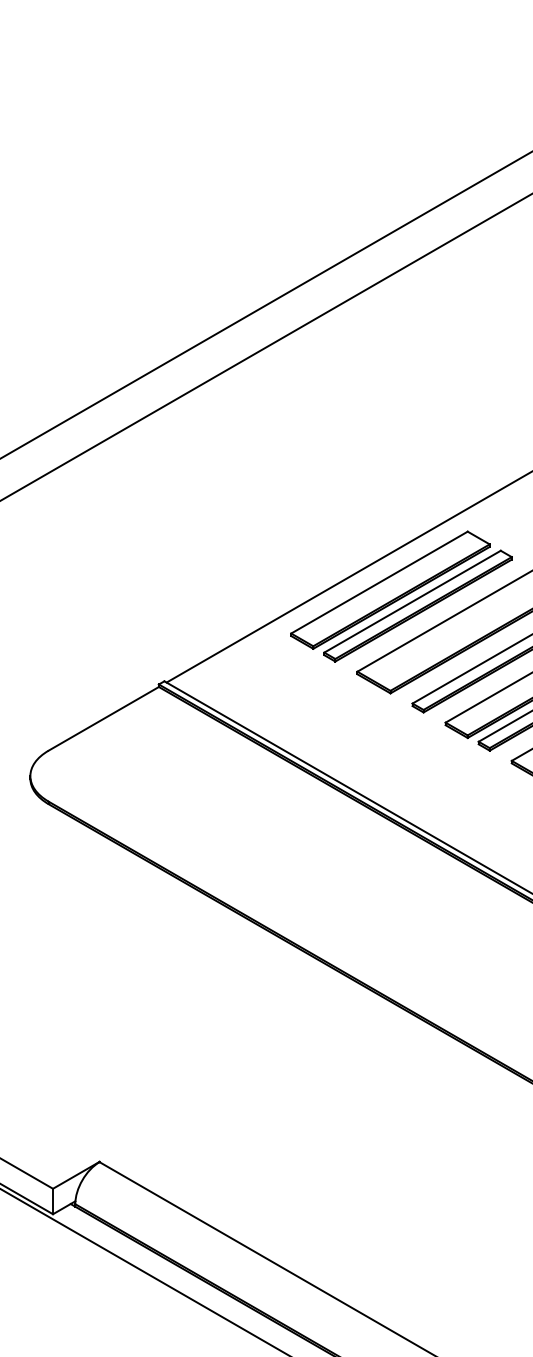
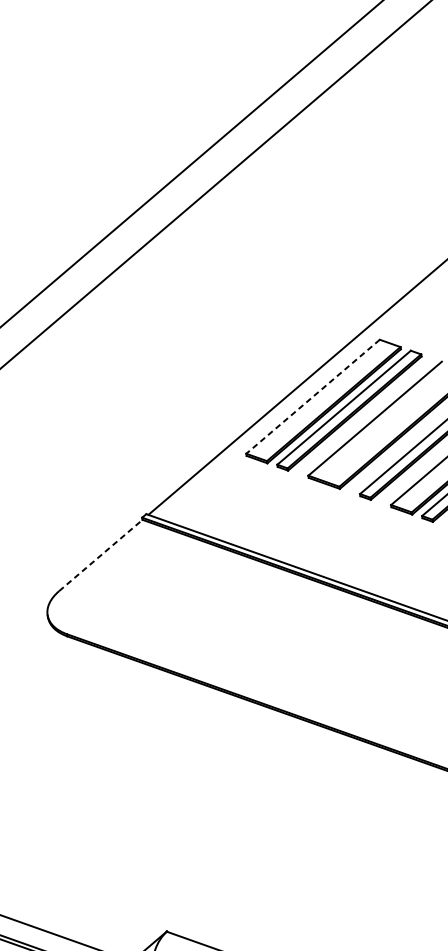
line: (379, 582) -> (313, 396), solid -> dashed
line: (103, 718) -> (100, 555), solid -> dashed

